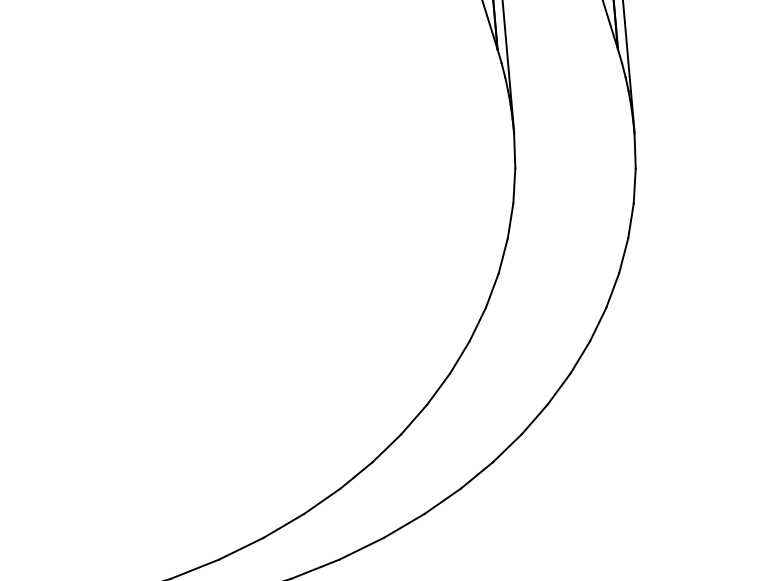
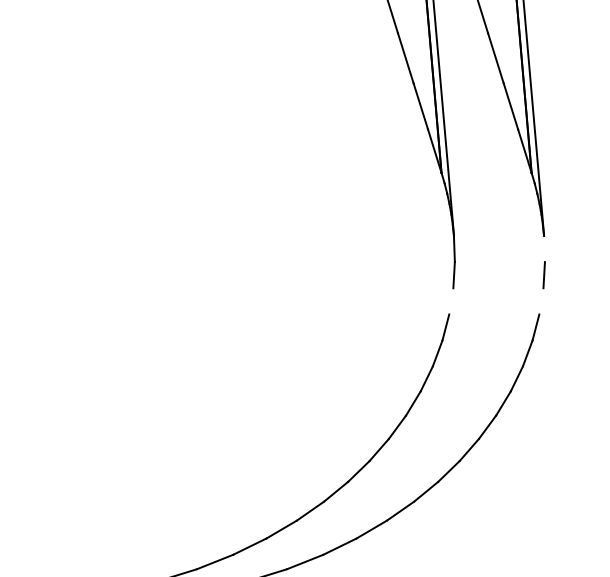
line: (635, 151) -> (544, 249), removed
line: (510, 221) -> (451, 301), removed
line: (631, 221) -> (541, 301), removed

